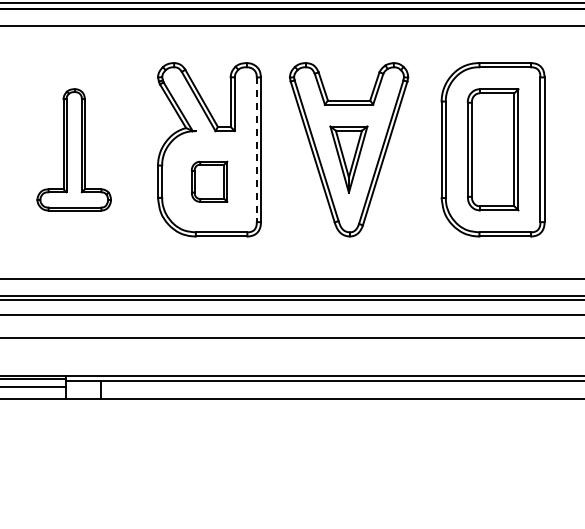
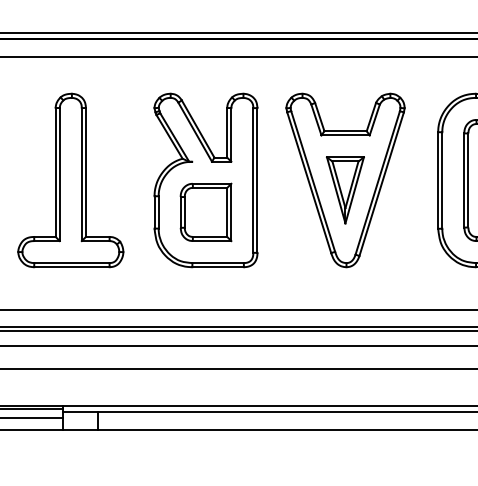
part: (73, 149) -> (70, 180), size x1.43
line: (256, 150) -> (253, 181), dashed -> solid
part: (209, 181) -> (206, 212), size x1.43

